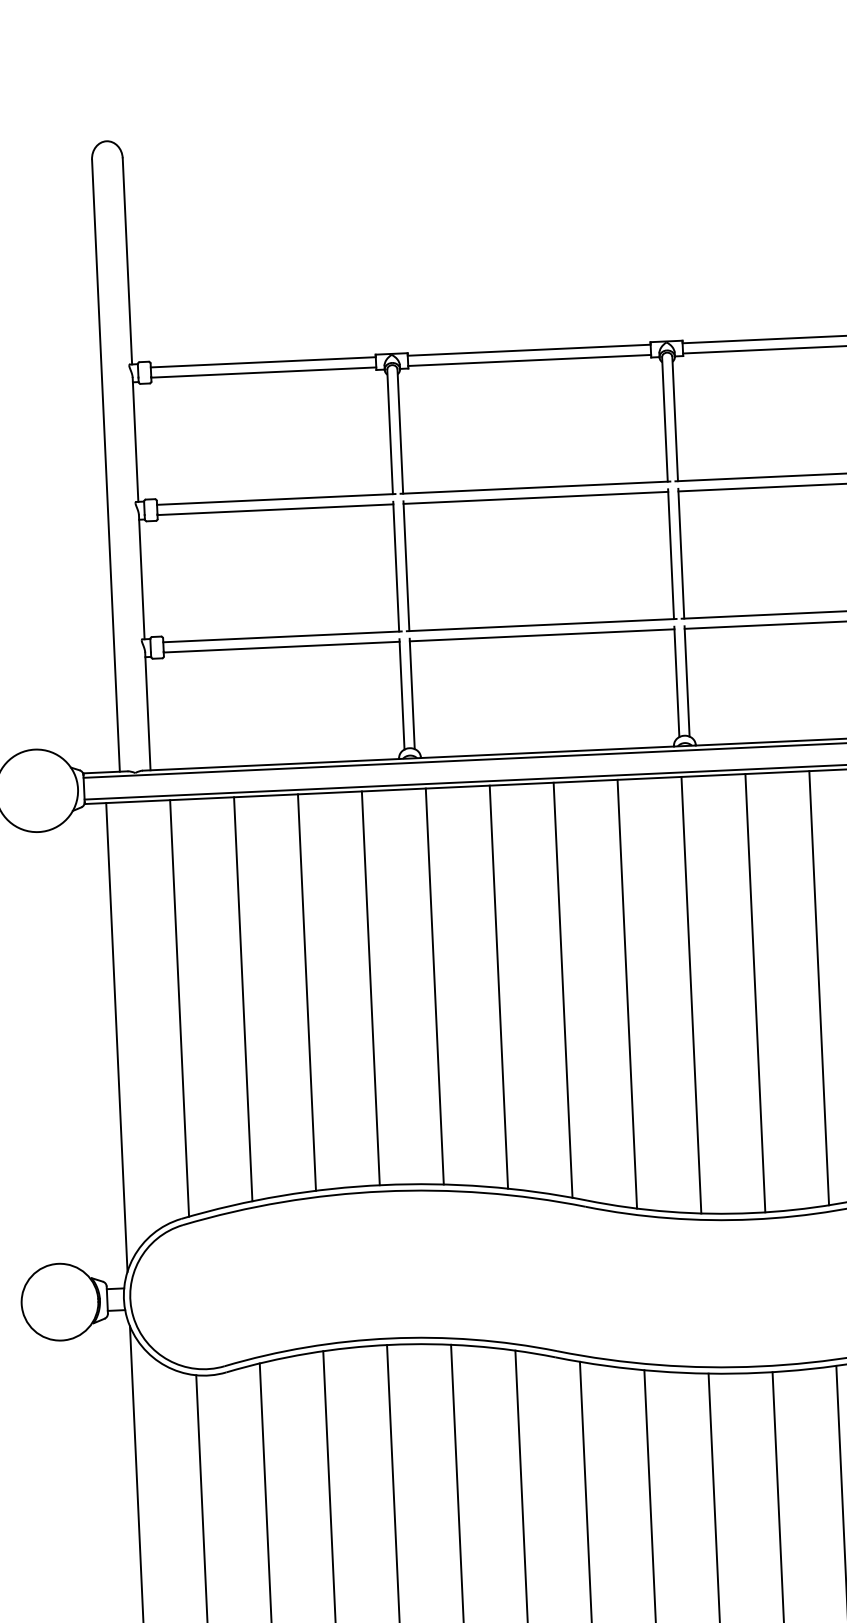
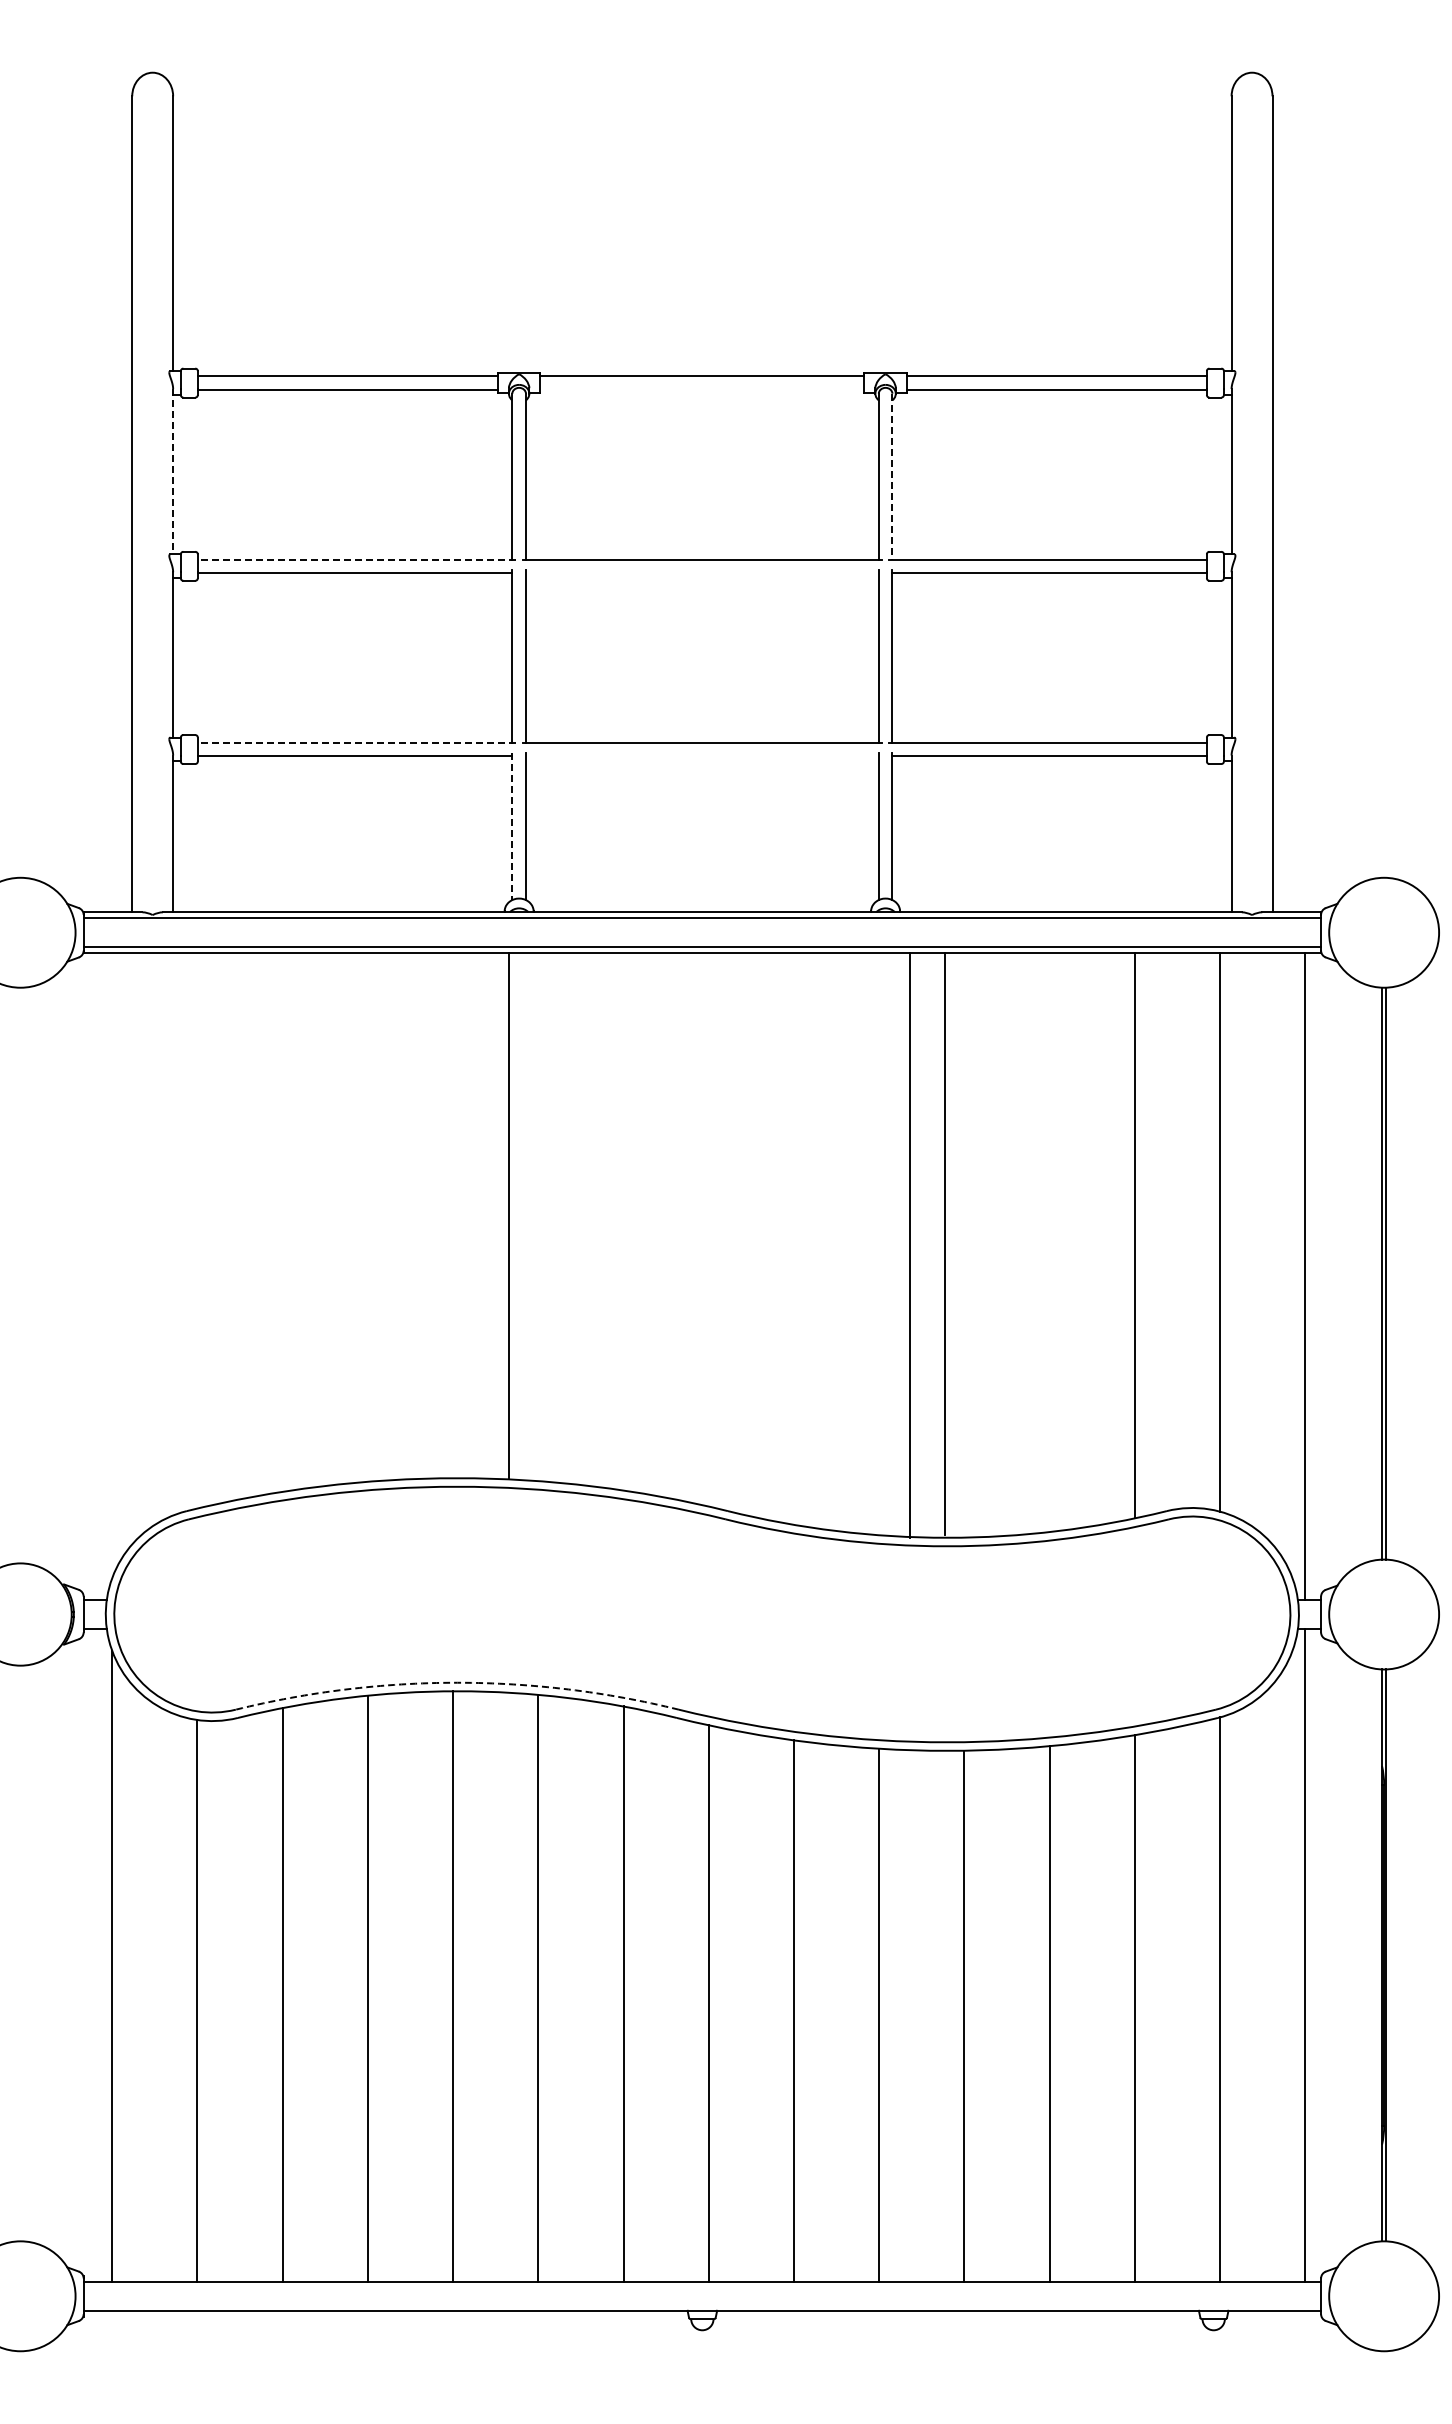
line: (529, 360) -> (702, 389), removed
line: (675, 418) -> (892, 476), solid -> dashed
line: (135, 439) -> (173, 471), solid -> dashed
line: (535, 498) -> (701, 573), removed
line: (276, 499) -> (356, 559), solid -> dashed
line: (541, 635) -> (701, 756), removed
line: (282, 636) -> (356, 742), solid -> dashed
line: (402, 694) -> (512, 826), solid -> dashed
line: (434, 986) -> (538, 1217), removed
line: (498, 986) -> (623, 1221), removed
line: (371, 988) -> (509, 1215), moved
line: (819, 988) -> (1049, 1242), removed
line: (562, 989) -> (708, 1229), removed
line: (306, 992) -> (367, 1217), removed
line: (626, 993) -> (793, 1238), removed
line: (755, 993) -> (910, 1245), moved
line: (691, 995) -> (945, 1244), moved
line: (243, 999) -> (282, 1222), removed
line: (179, 1008) -> (197, 1230), removed
line: (117, 1037) -> (112, 1265), removed
arc: (390, 1338) -> (457, 1682), solid -> dashed

